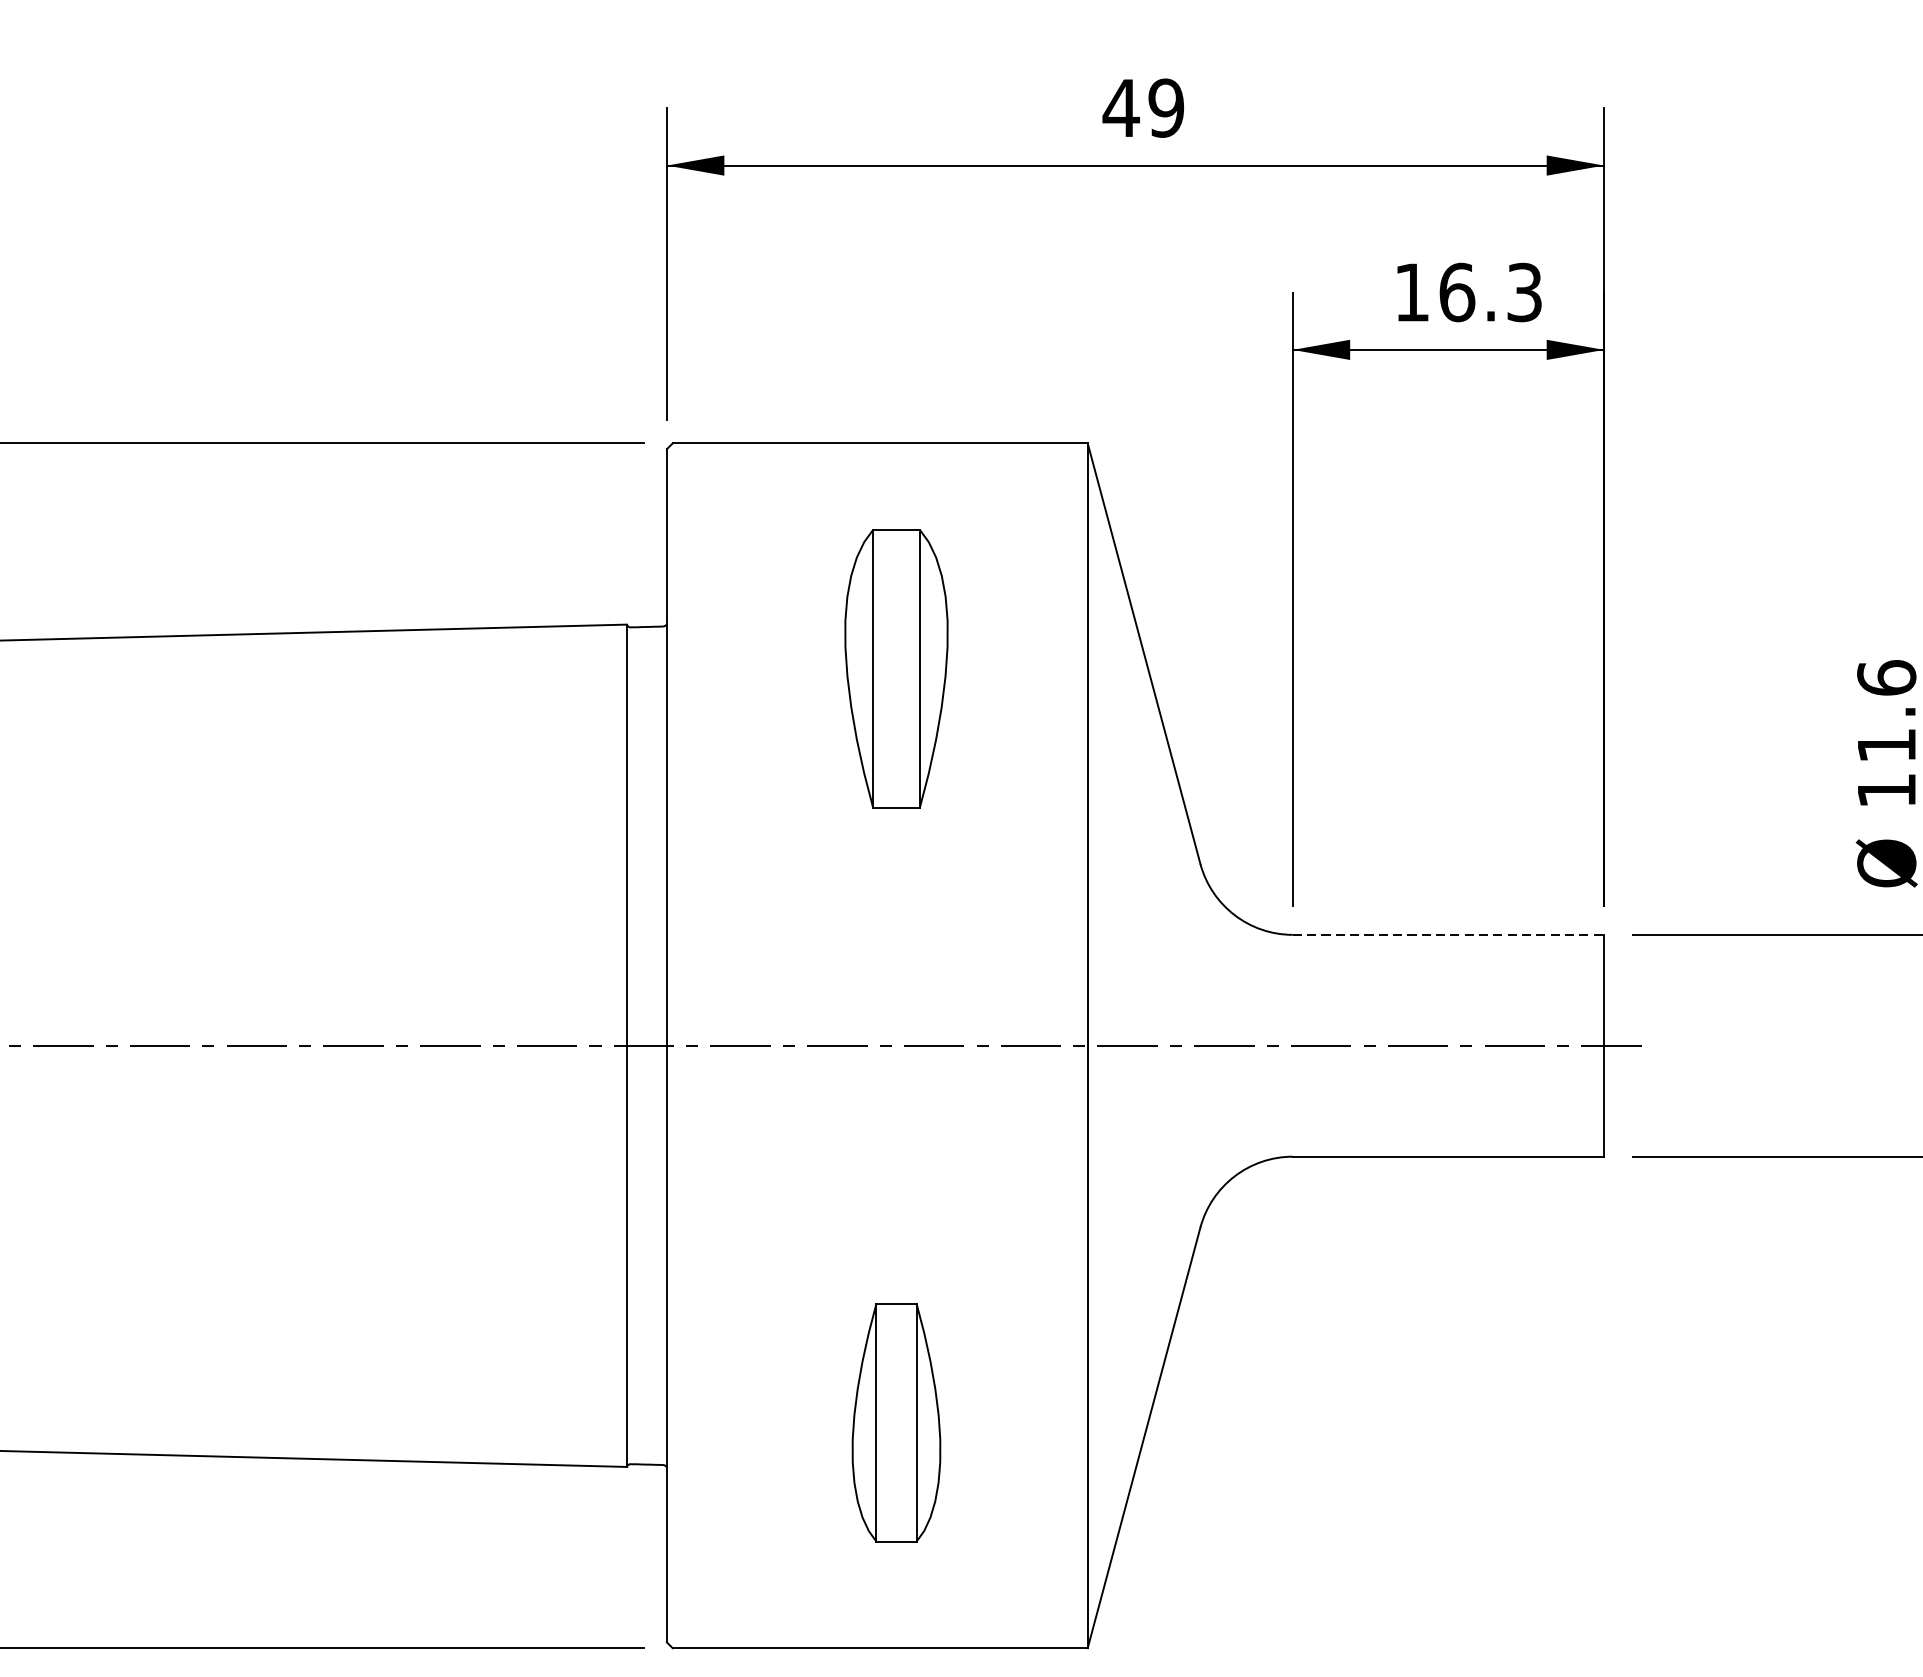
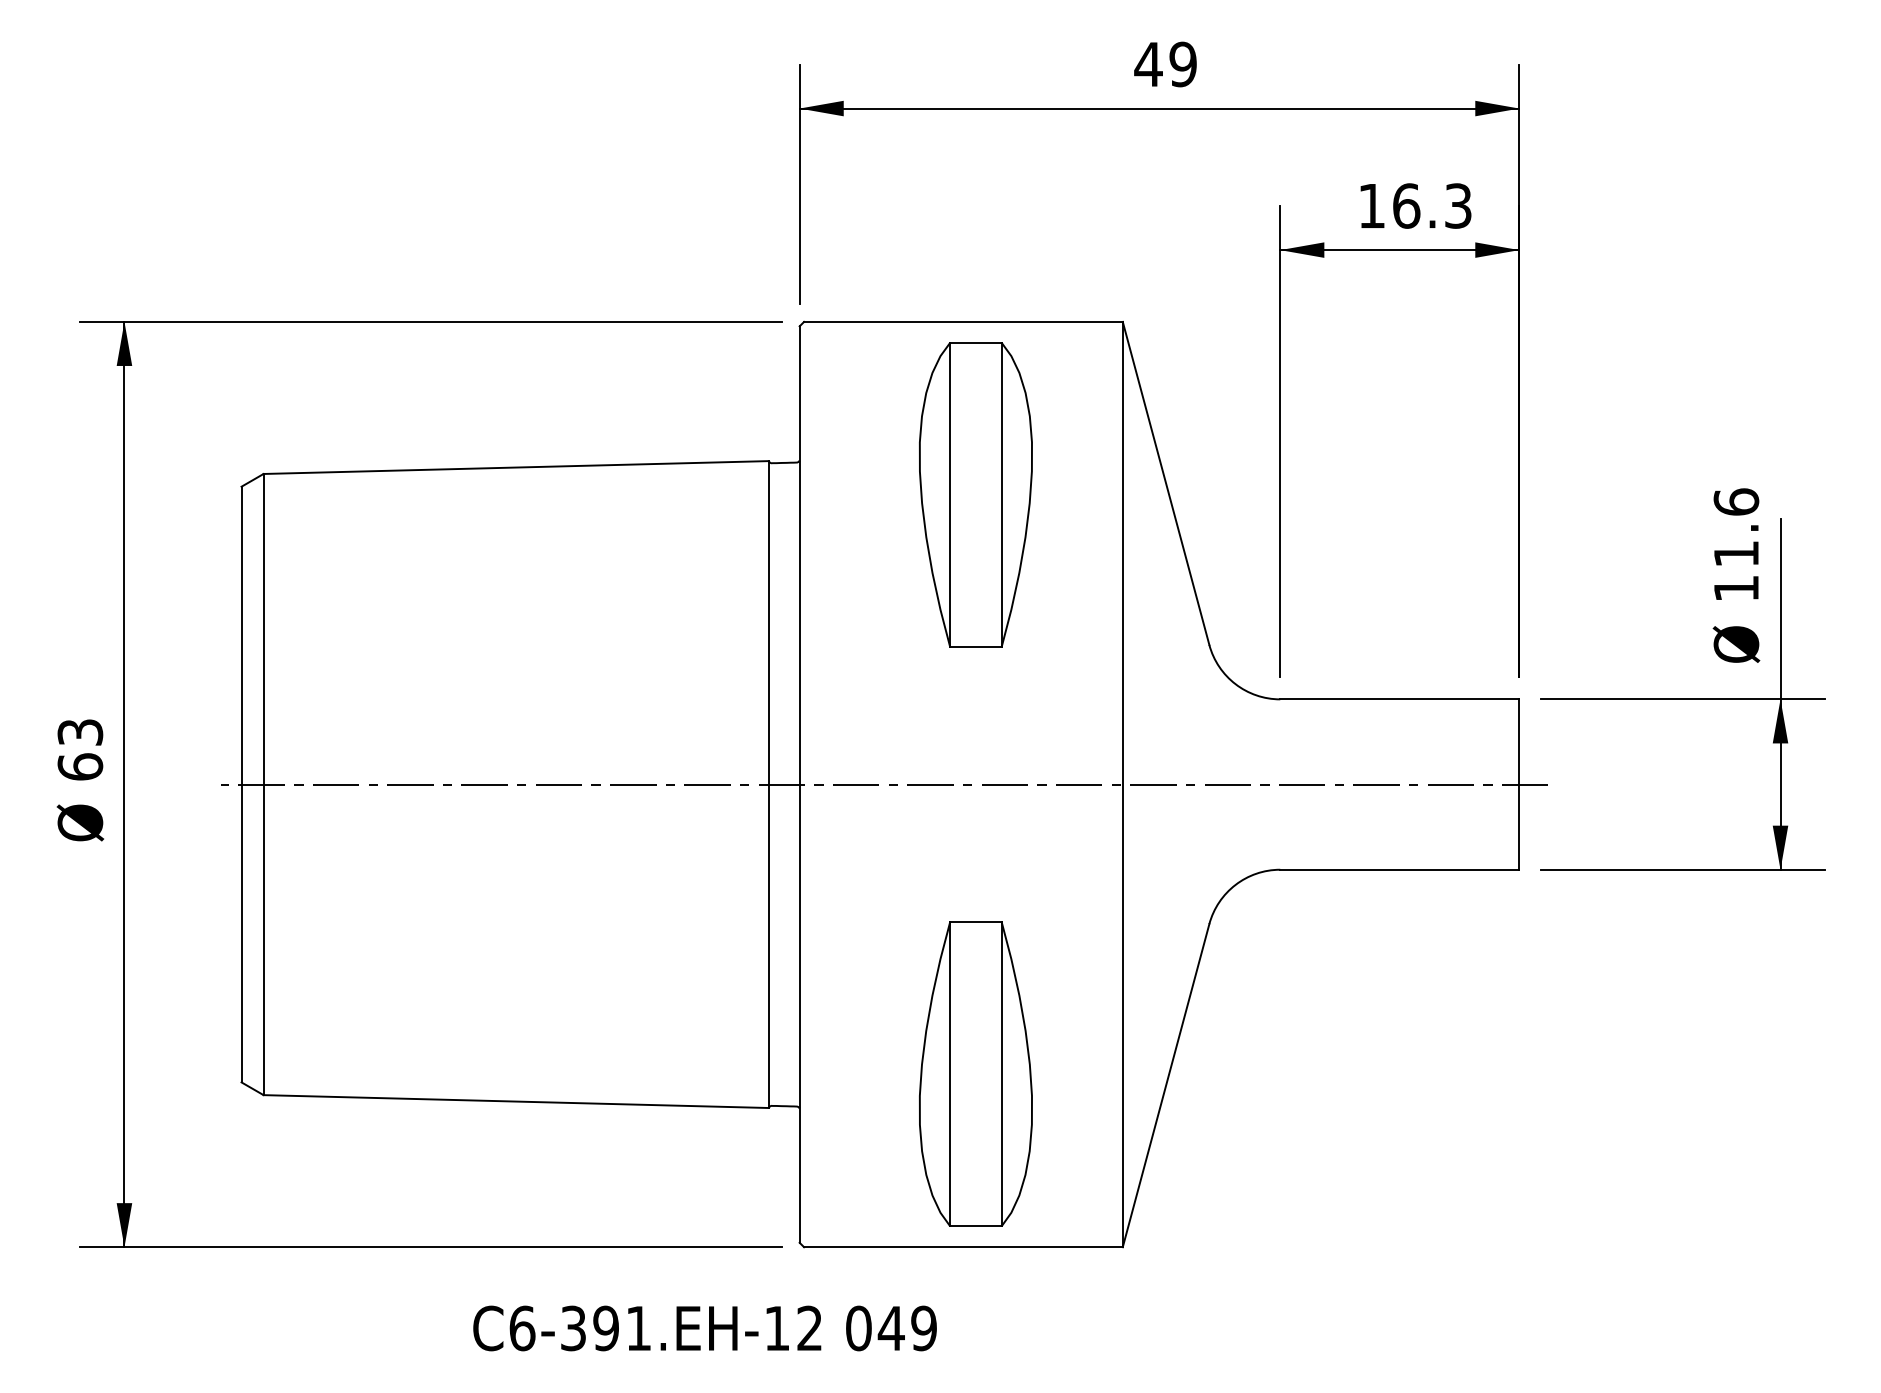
part: (895, 668) -> (975, 494), size x1.43
line: (1448, 935) -> (1399, 699), dashed -> solid
part: (895, 1422) -> (975, 1073), size x1.67

